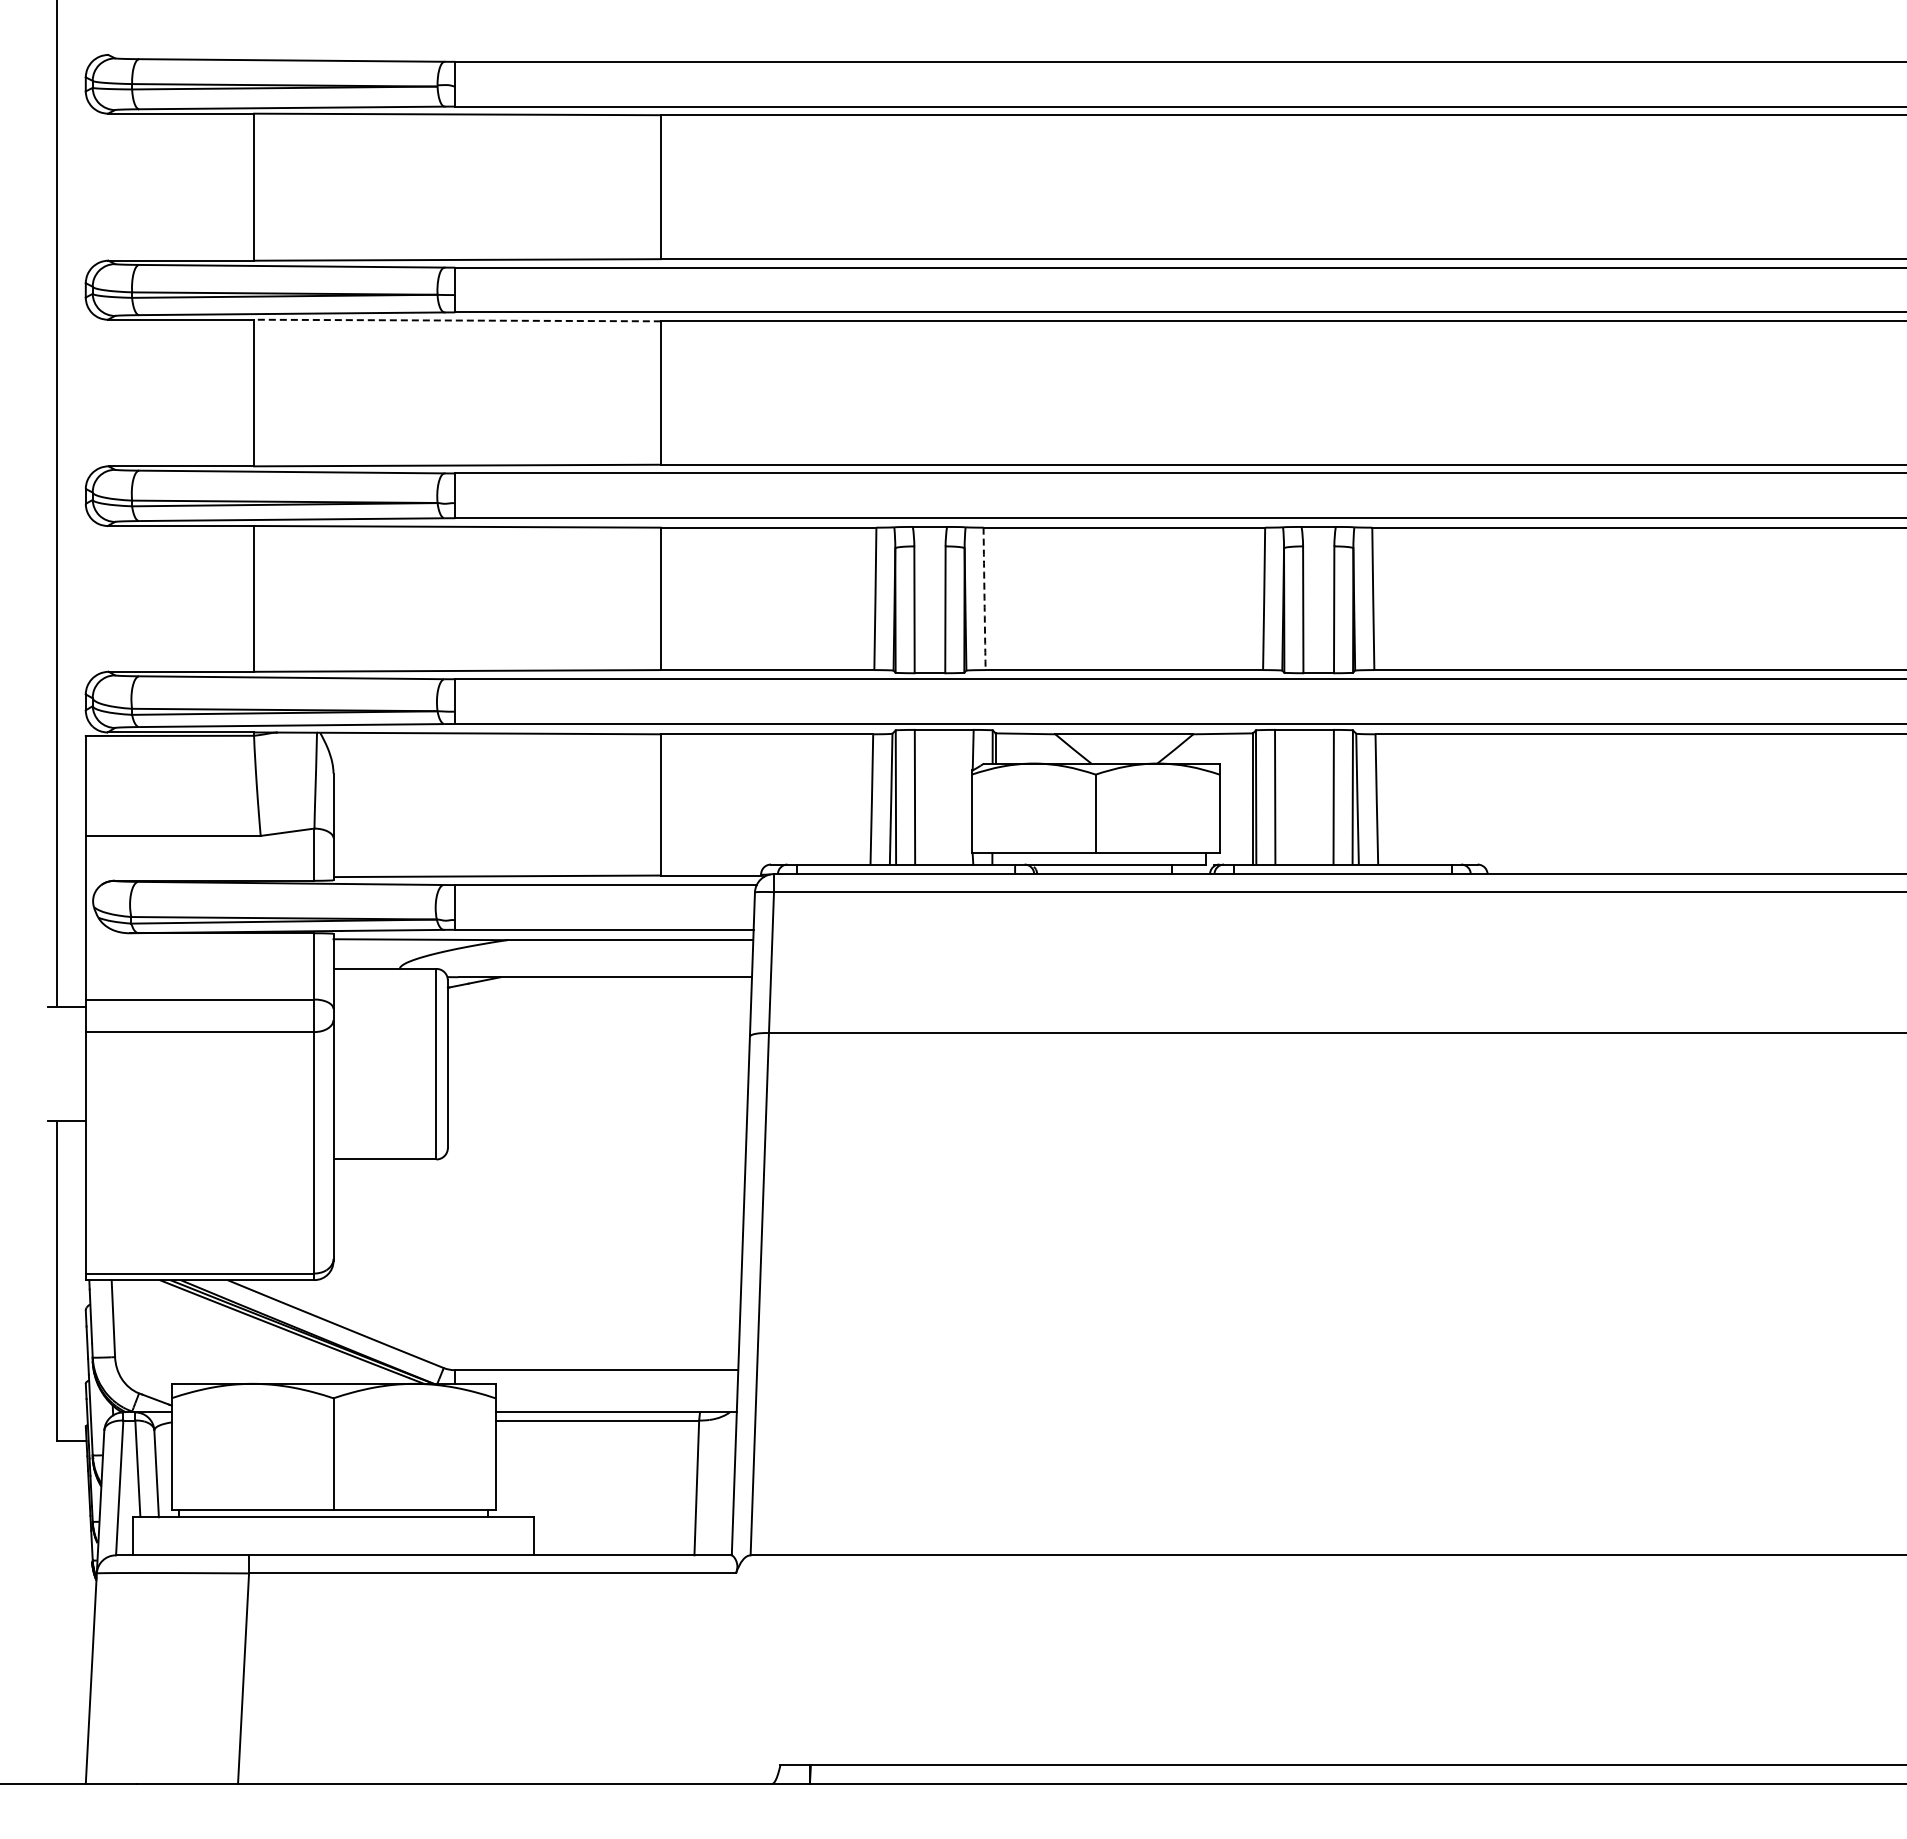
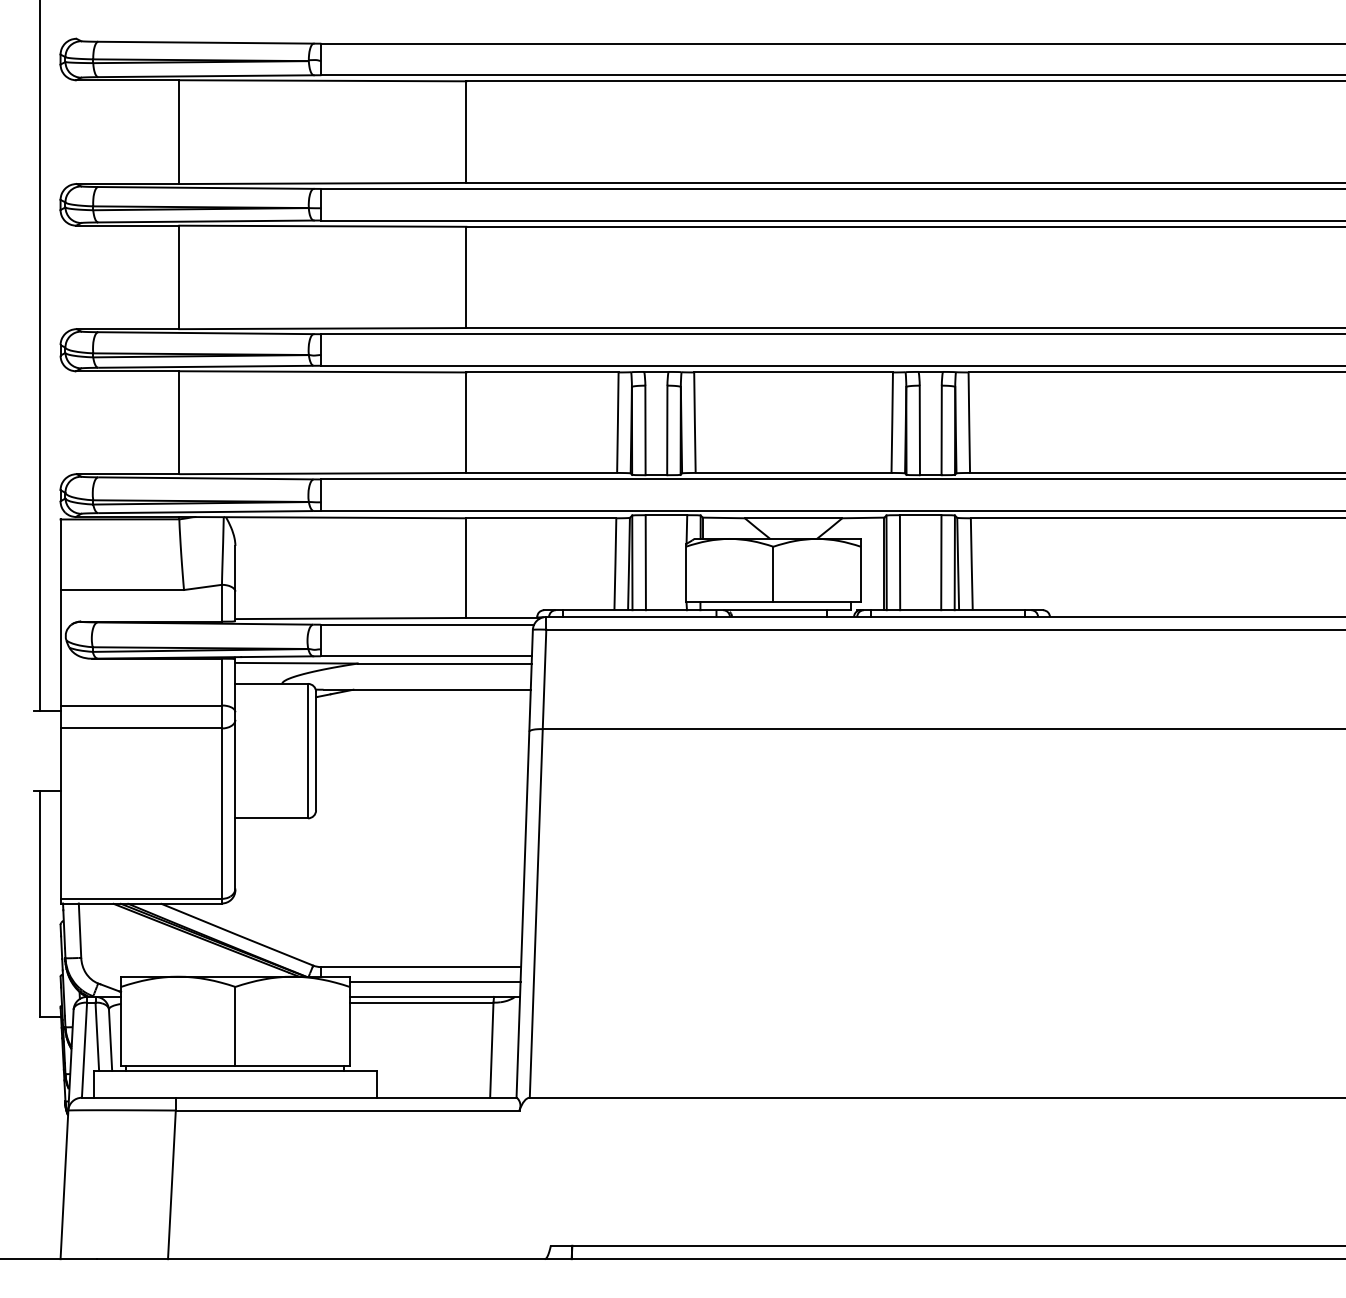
line: (456, 320) -> (322, 226), dashed -> solid
arc: (984, 598) -> (694, 422), dashed -> solid
line: (616, 1391) -> (435, 982), added

